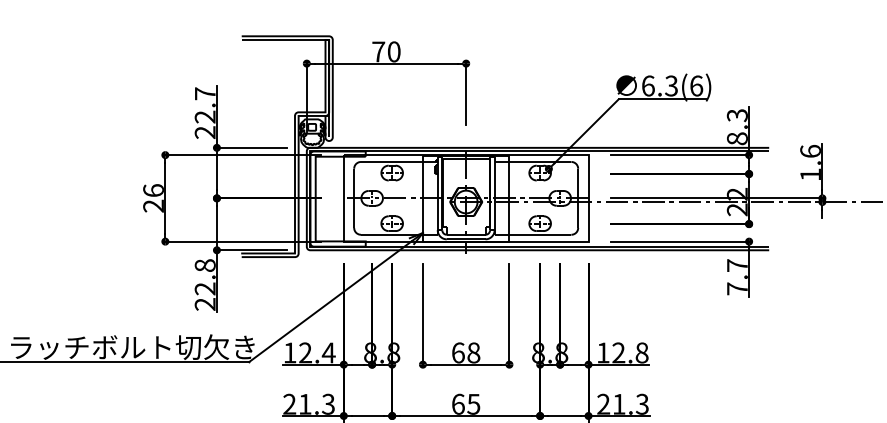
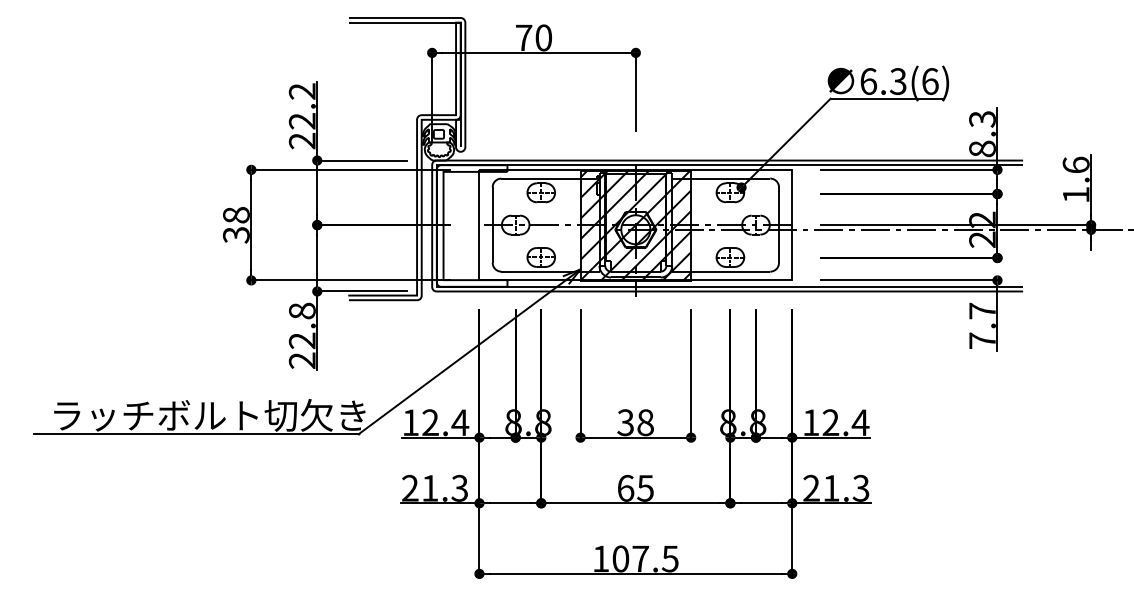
text: (204, 93) -> (301, 91), 22.7 -> 22.2
text: (152, 197) -> (235, 224), 26 -> 38
hatch: (465, 198) -> (635, 225), added
text: (458, 352) -> (625, 422), 68 -> 38
text: (641, 352) -> (860, 422), 12.8 -> 12.4

